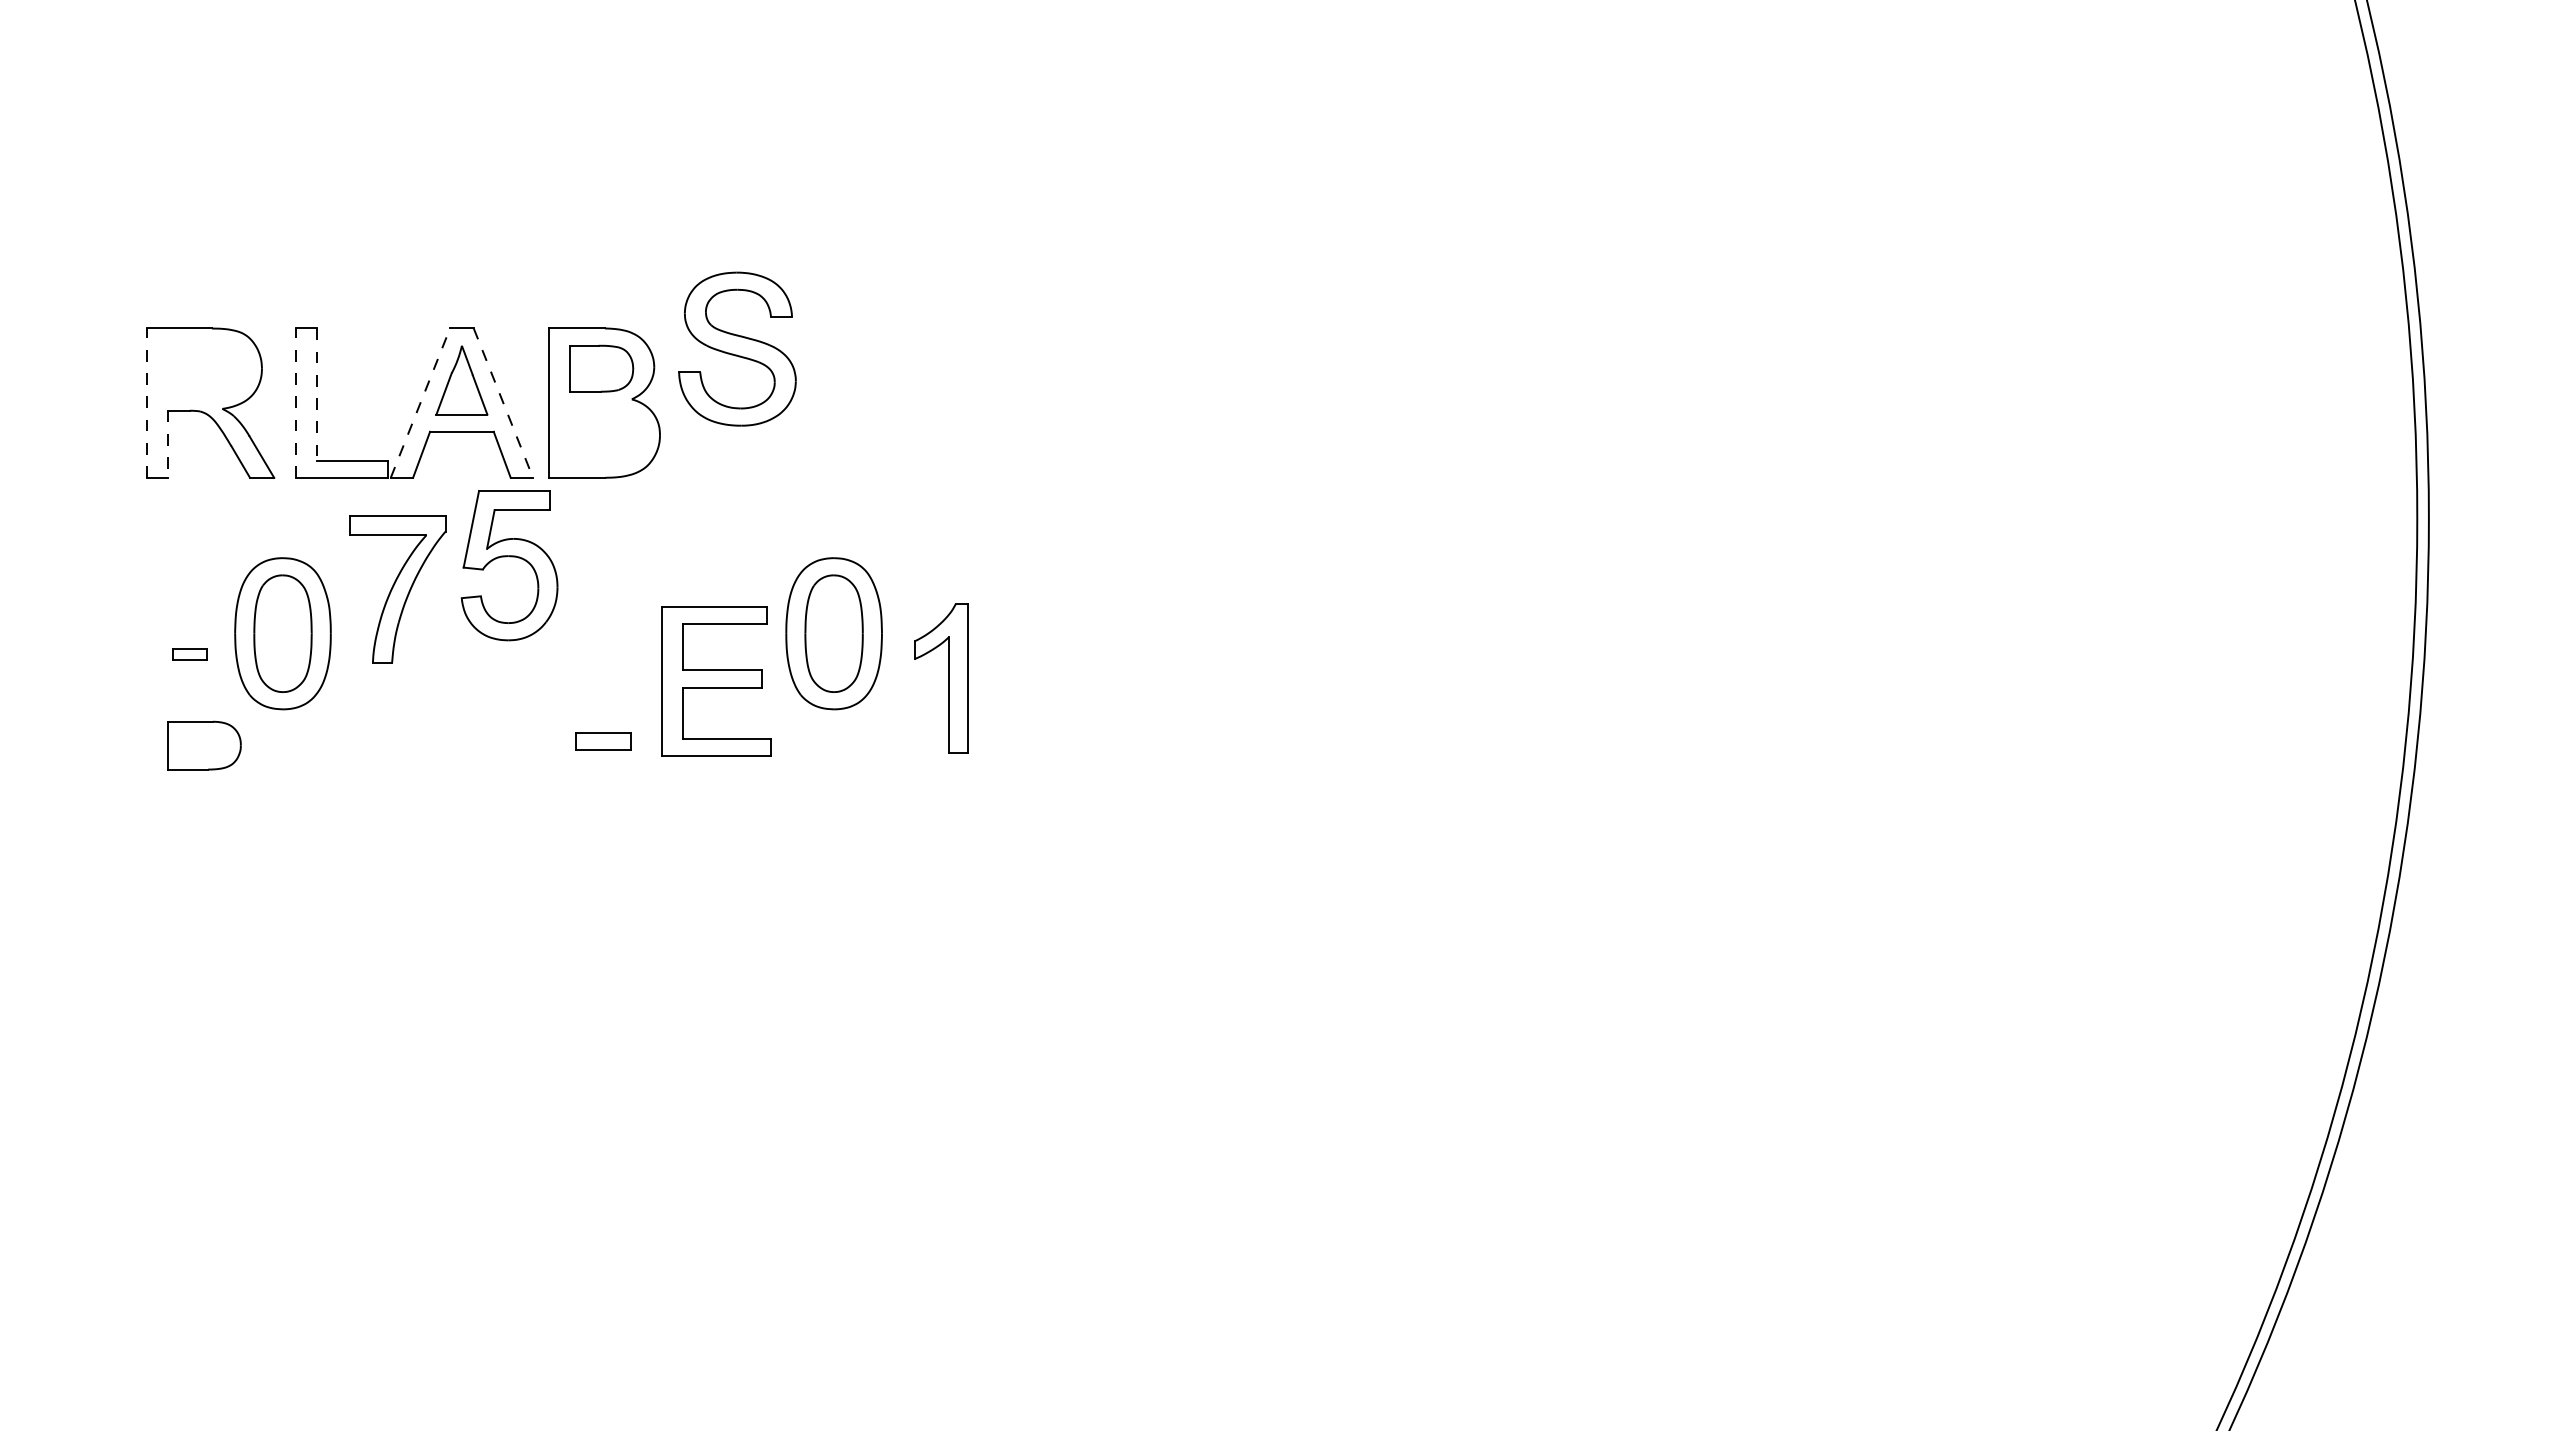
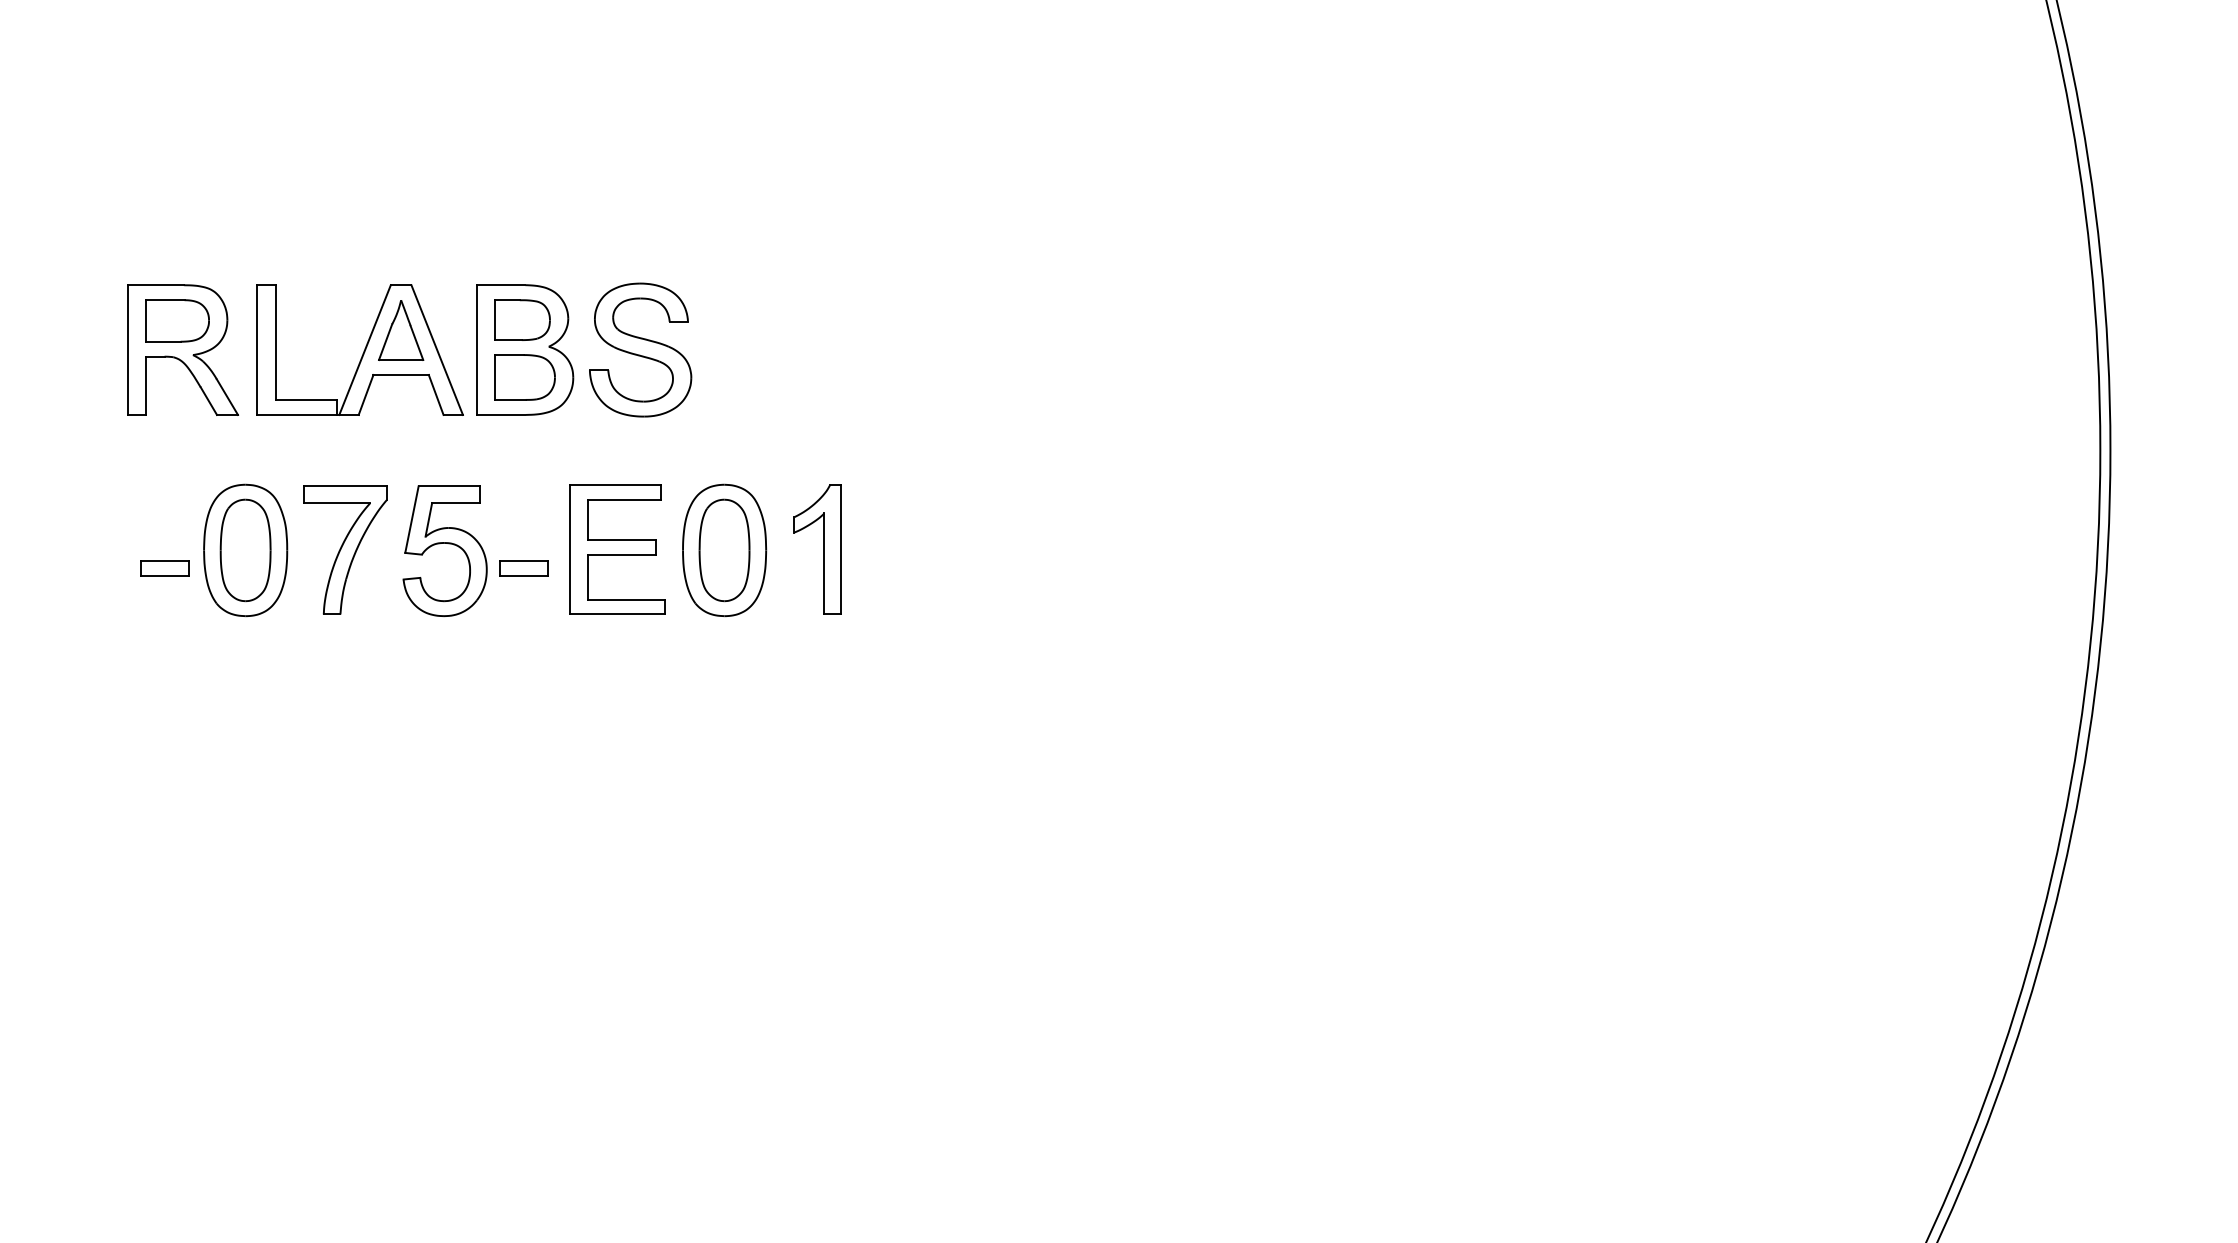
part: (737, 348) -> (640, 349), moved
line: (317, 395) -> (275, 343), dashed -> solid
line: (420, 402) -> (365, 349), dashed -> solid
line: (147, 403) -> (127, 350), dashed -> solid
line: (296, 403) -> (257, 350), dashed -> solid
line: (503, 403) -> (437, 350), dashed -> solid
part: (604, 434) -> (525, 377), added
line: (168, 444) -> (146, 386), dashed -> solid
part: (509, 557) -> (445, 544), moved
part: (397, 589) -> (345, 550), moved
part: (189, 654) -> (164, 568), size x1.67
part: (948, 678) -> (823, 549), moved
part: (716, 681) -> (617, 549), moved
part: (603, 741) -> (524, 568), moved
part: (204, 745) -> (177, 320), moved

